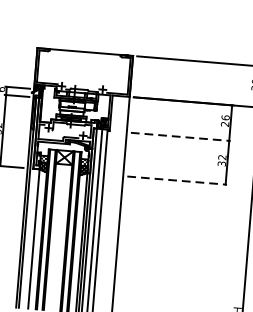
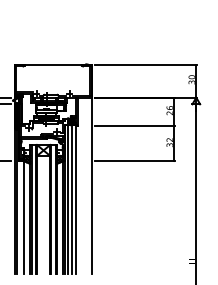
line: (181, 137) -> (135, 126), dashed -> solid
line: (177, 180) -> (135, 161), dashed -> solid

